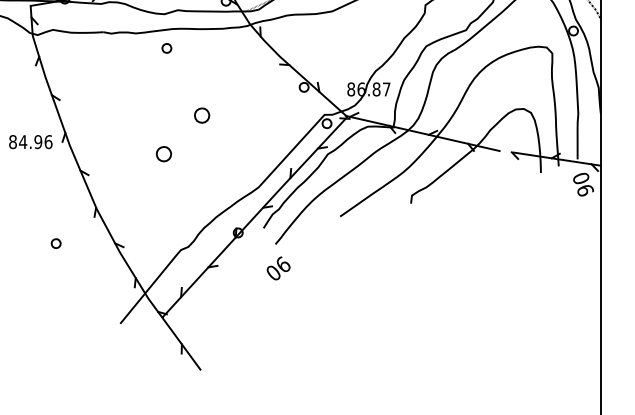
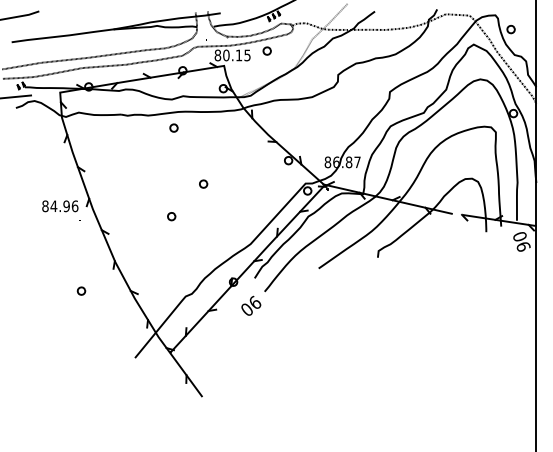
part: (202, 114) -> (203, 183), size x0.62
part: (163, 154) -> (171, 216), size x0.62
text: (278, 268) -> (251, 305), moved

